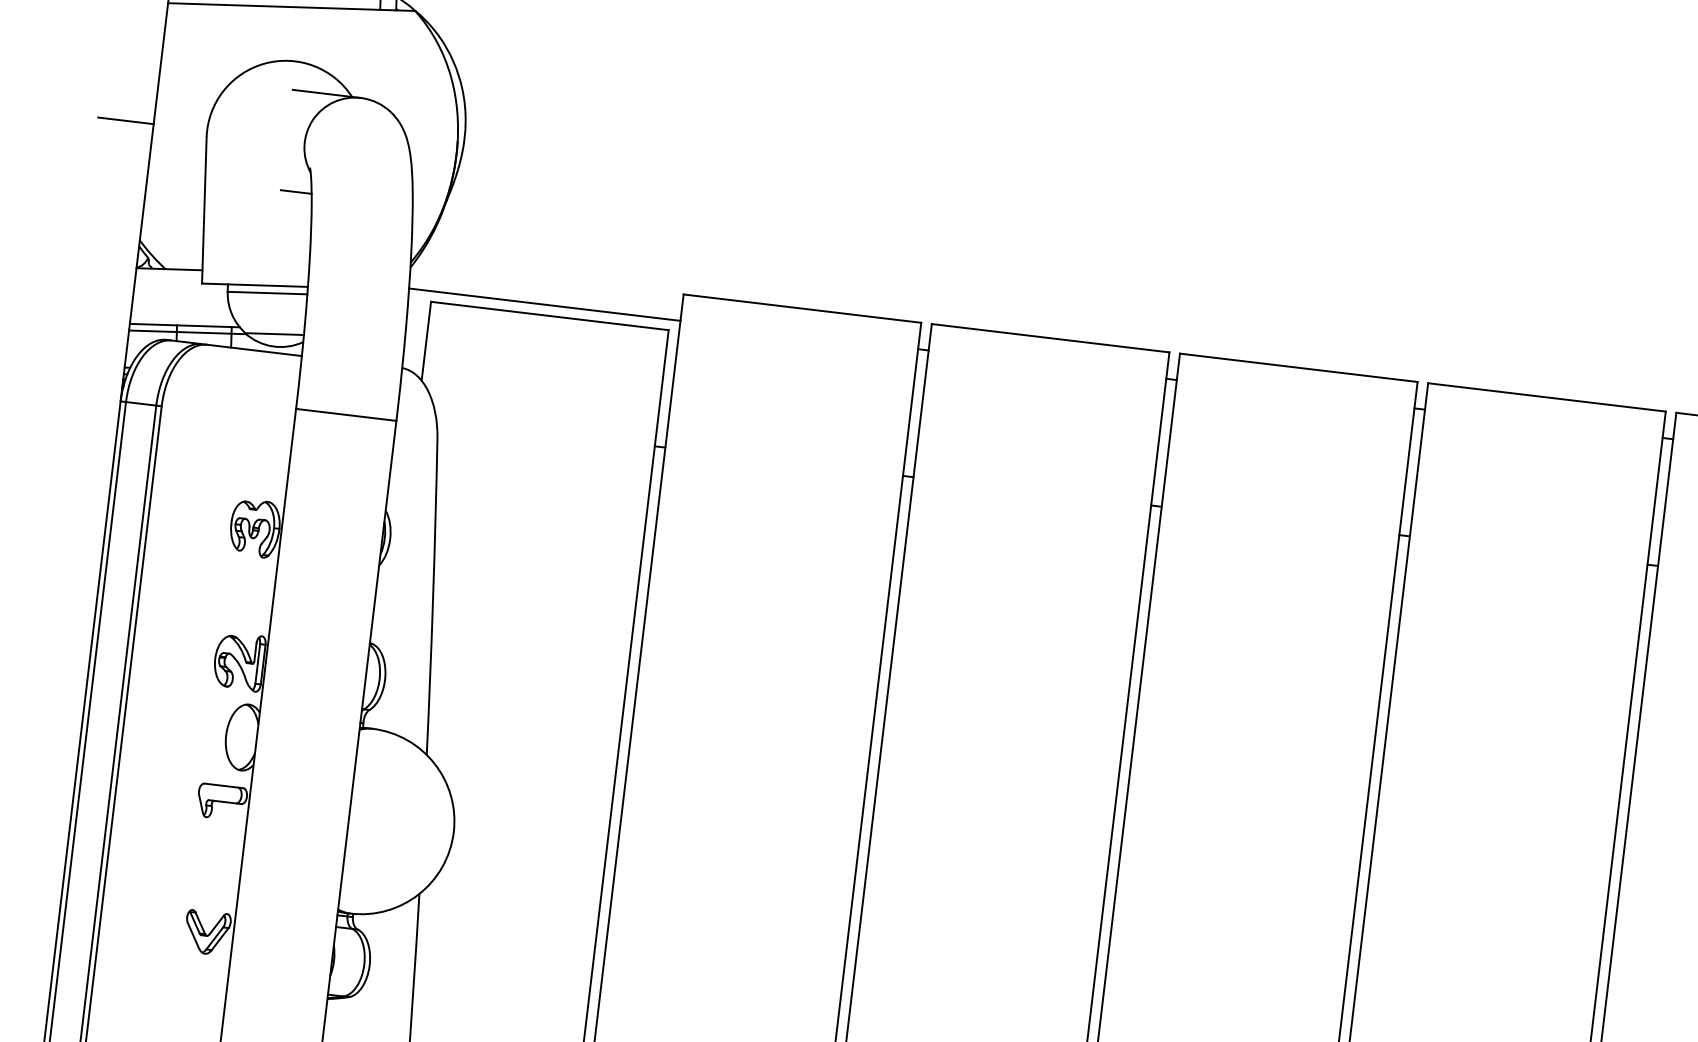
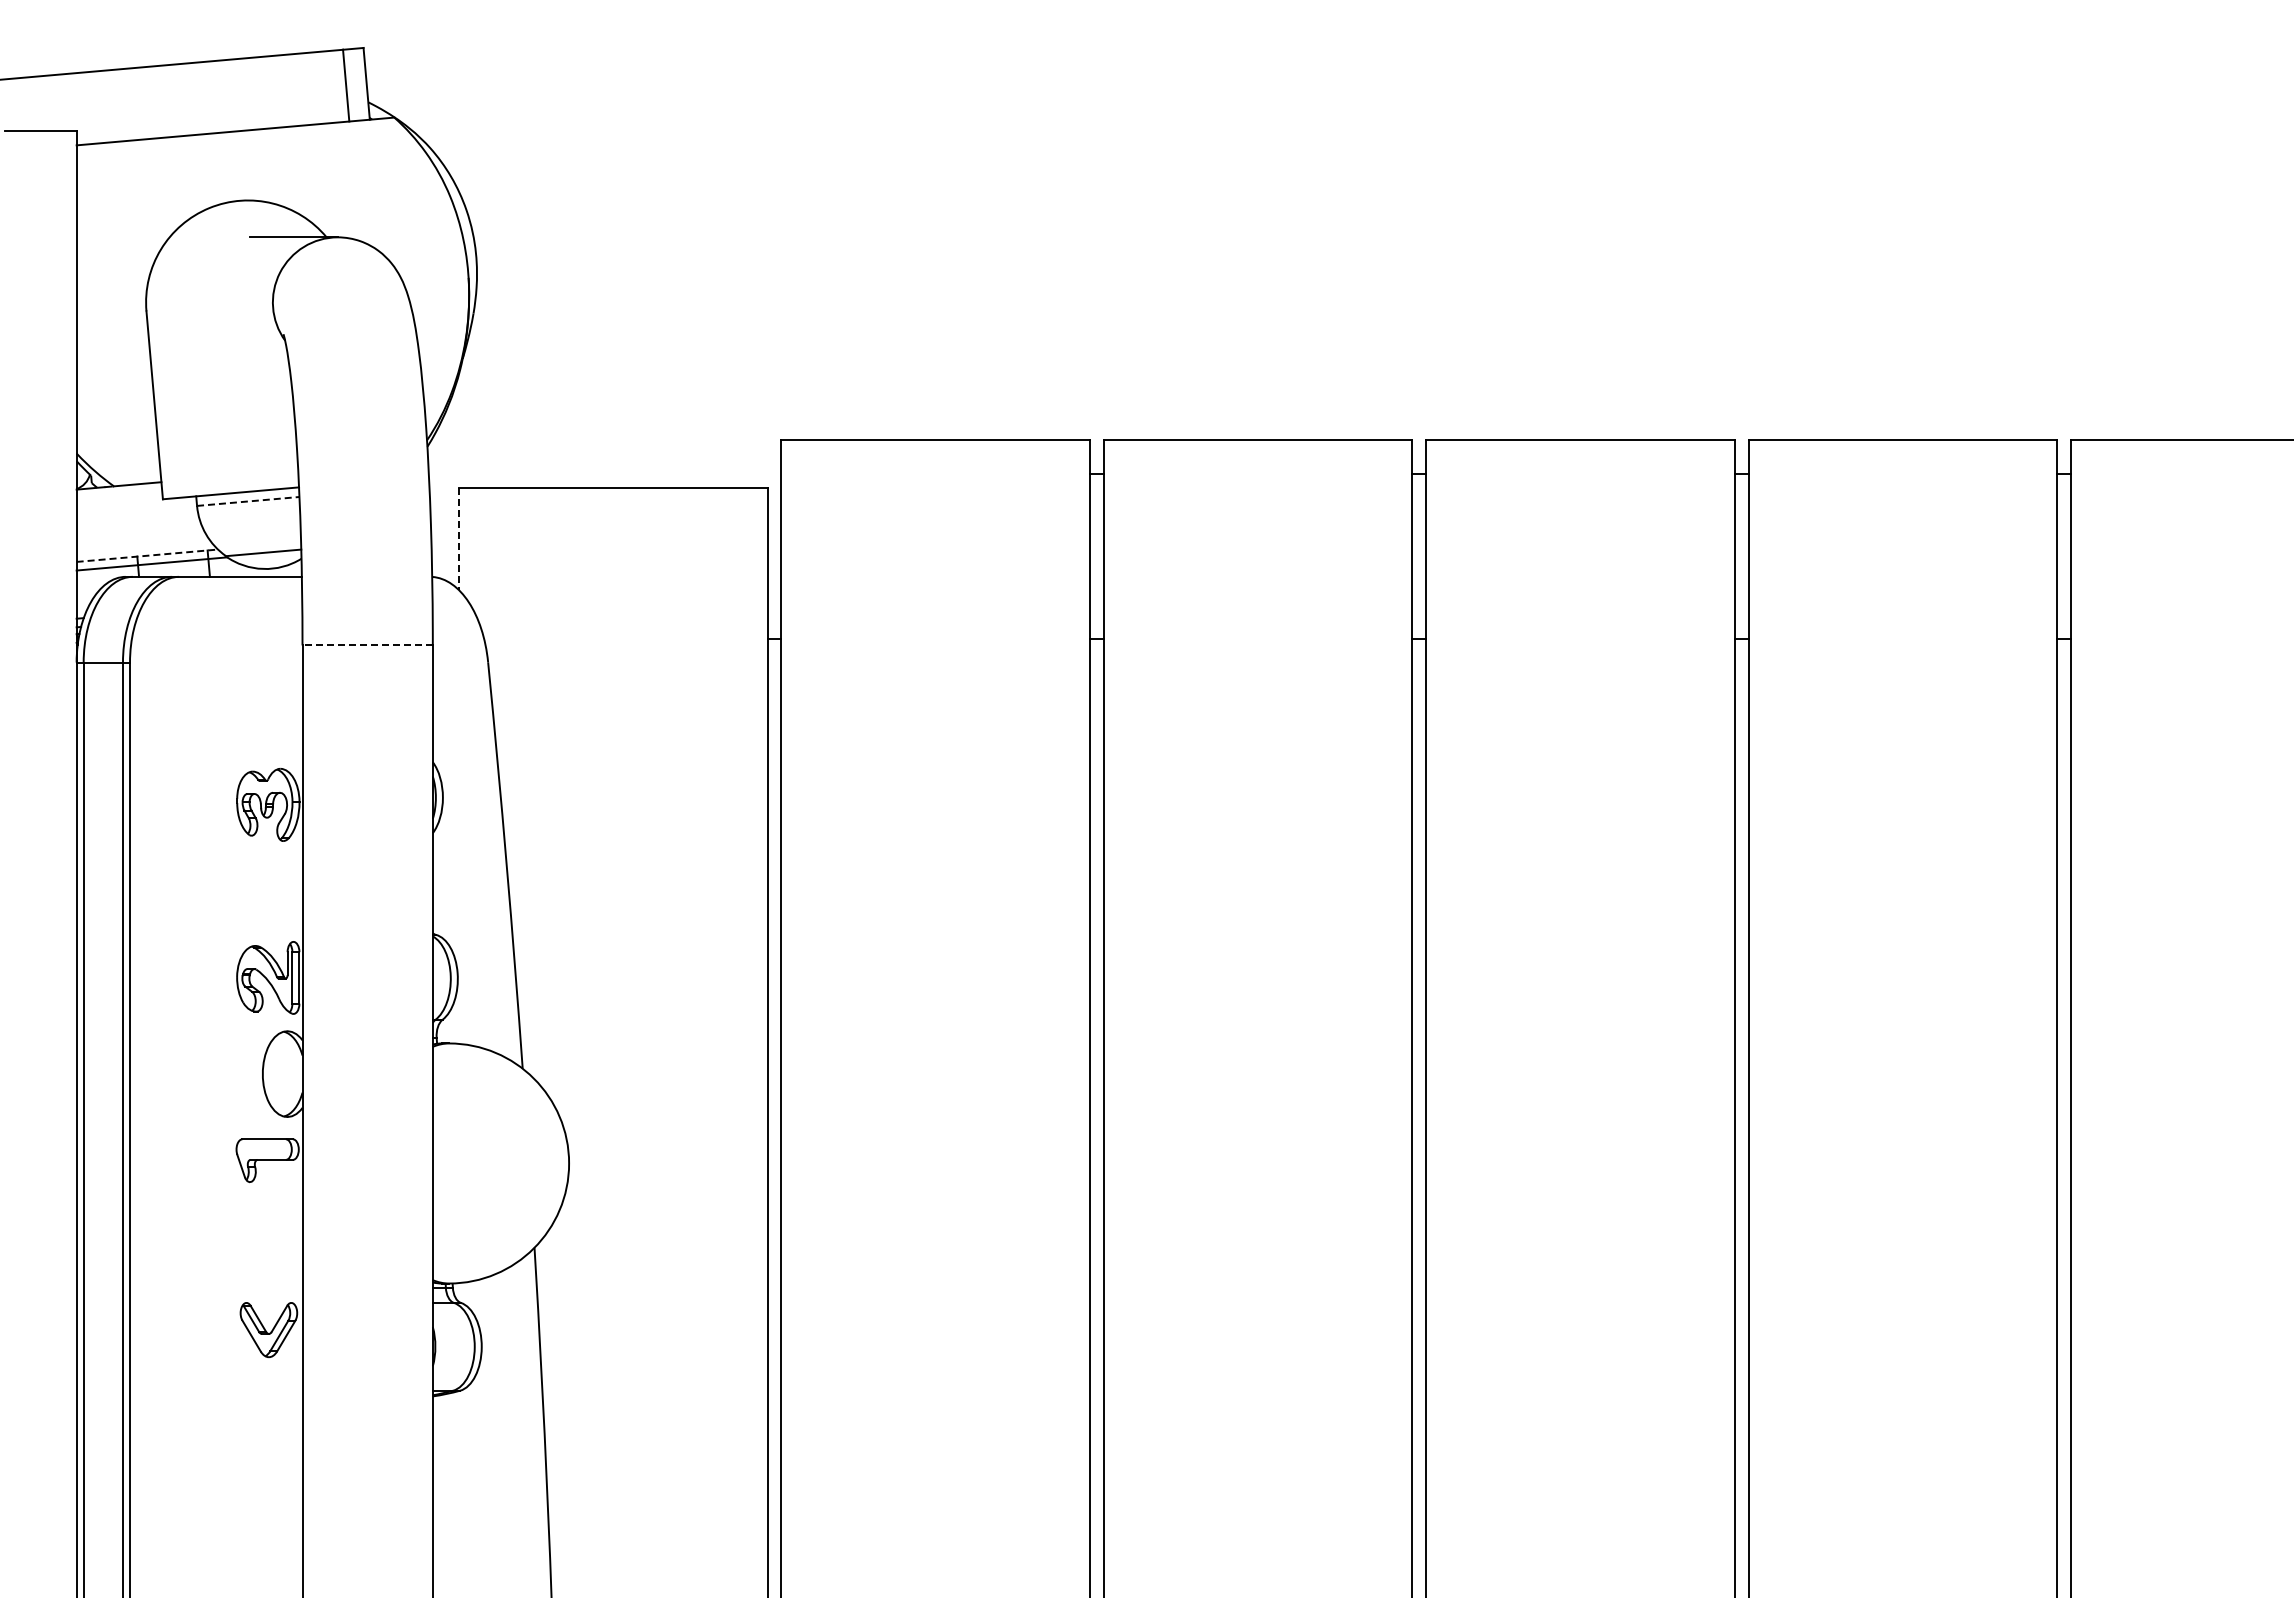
line: (125, 120) -> (40, 302), removed
line: (296, 191) -> (269, 367), removed
line: (267, 293) -> (248, 501), solid -> dashed
line: (544, 304) -> (604, 473), removed
line: (185, 325) -> (147, 555), solid -> dashed
line: (426, 341) -> (459, 539), solid -> dashed
line: (346, 414) -> (367, 645), solid -> dashed

